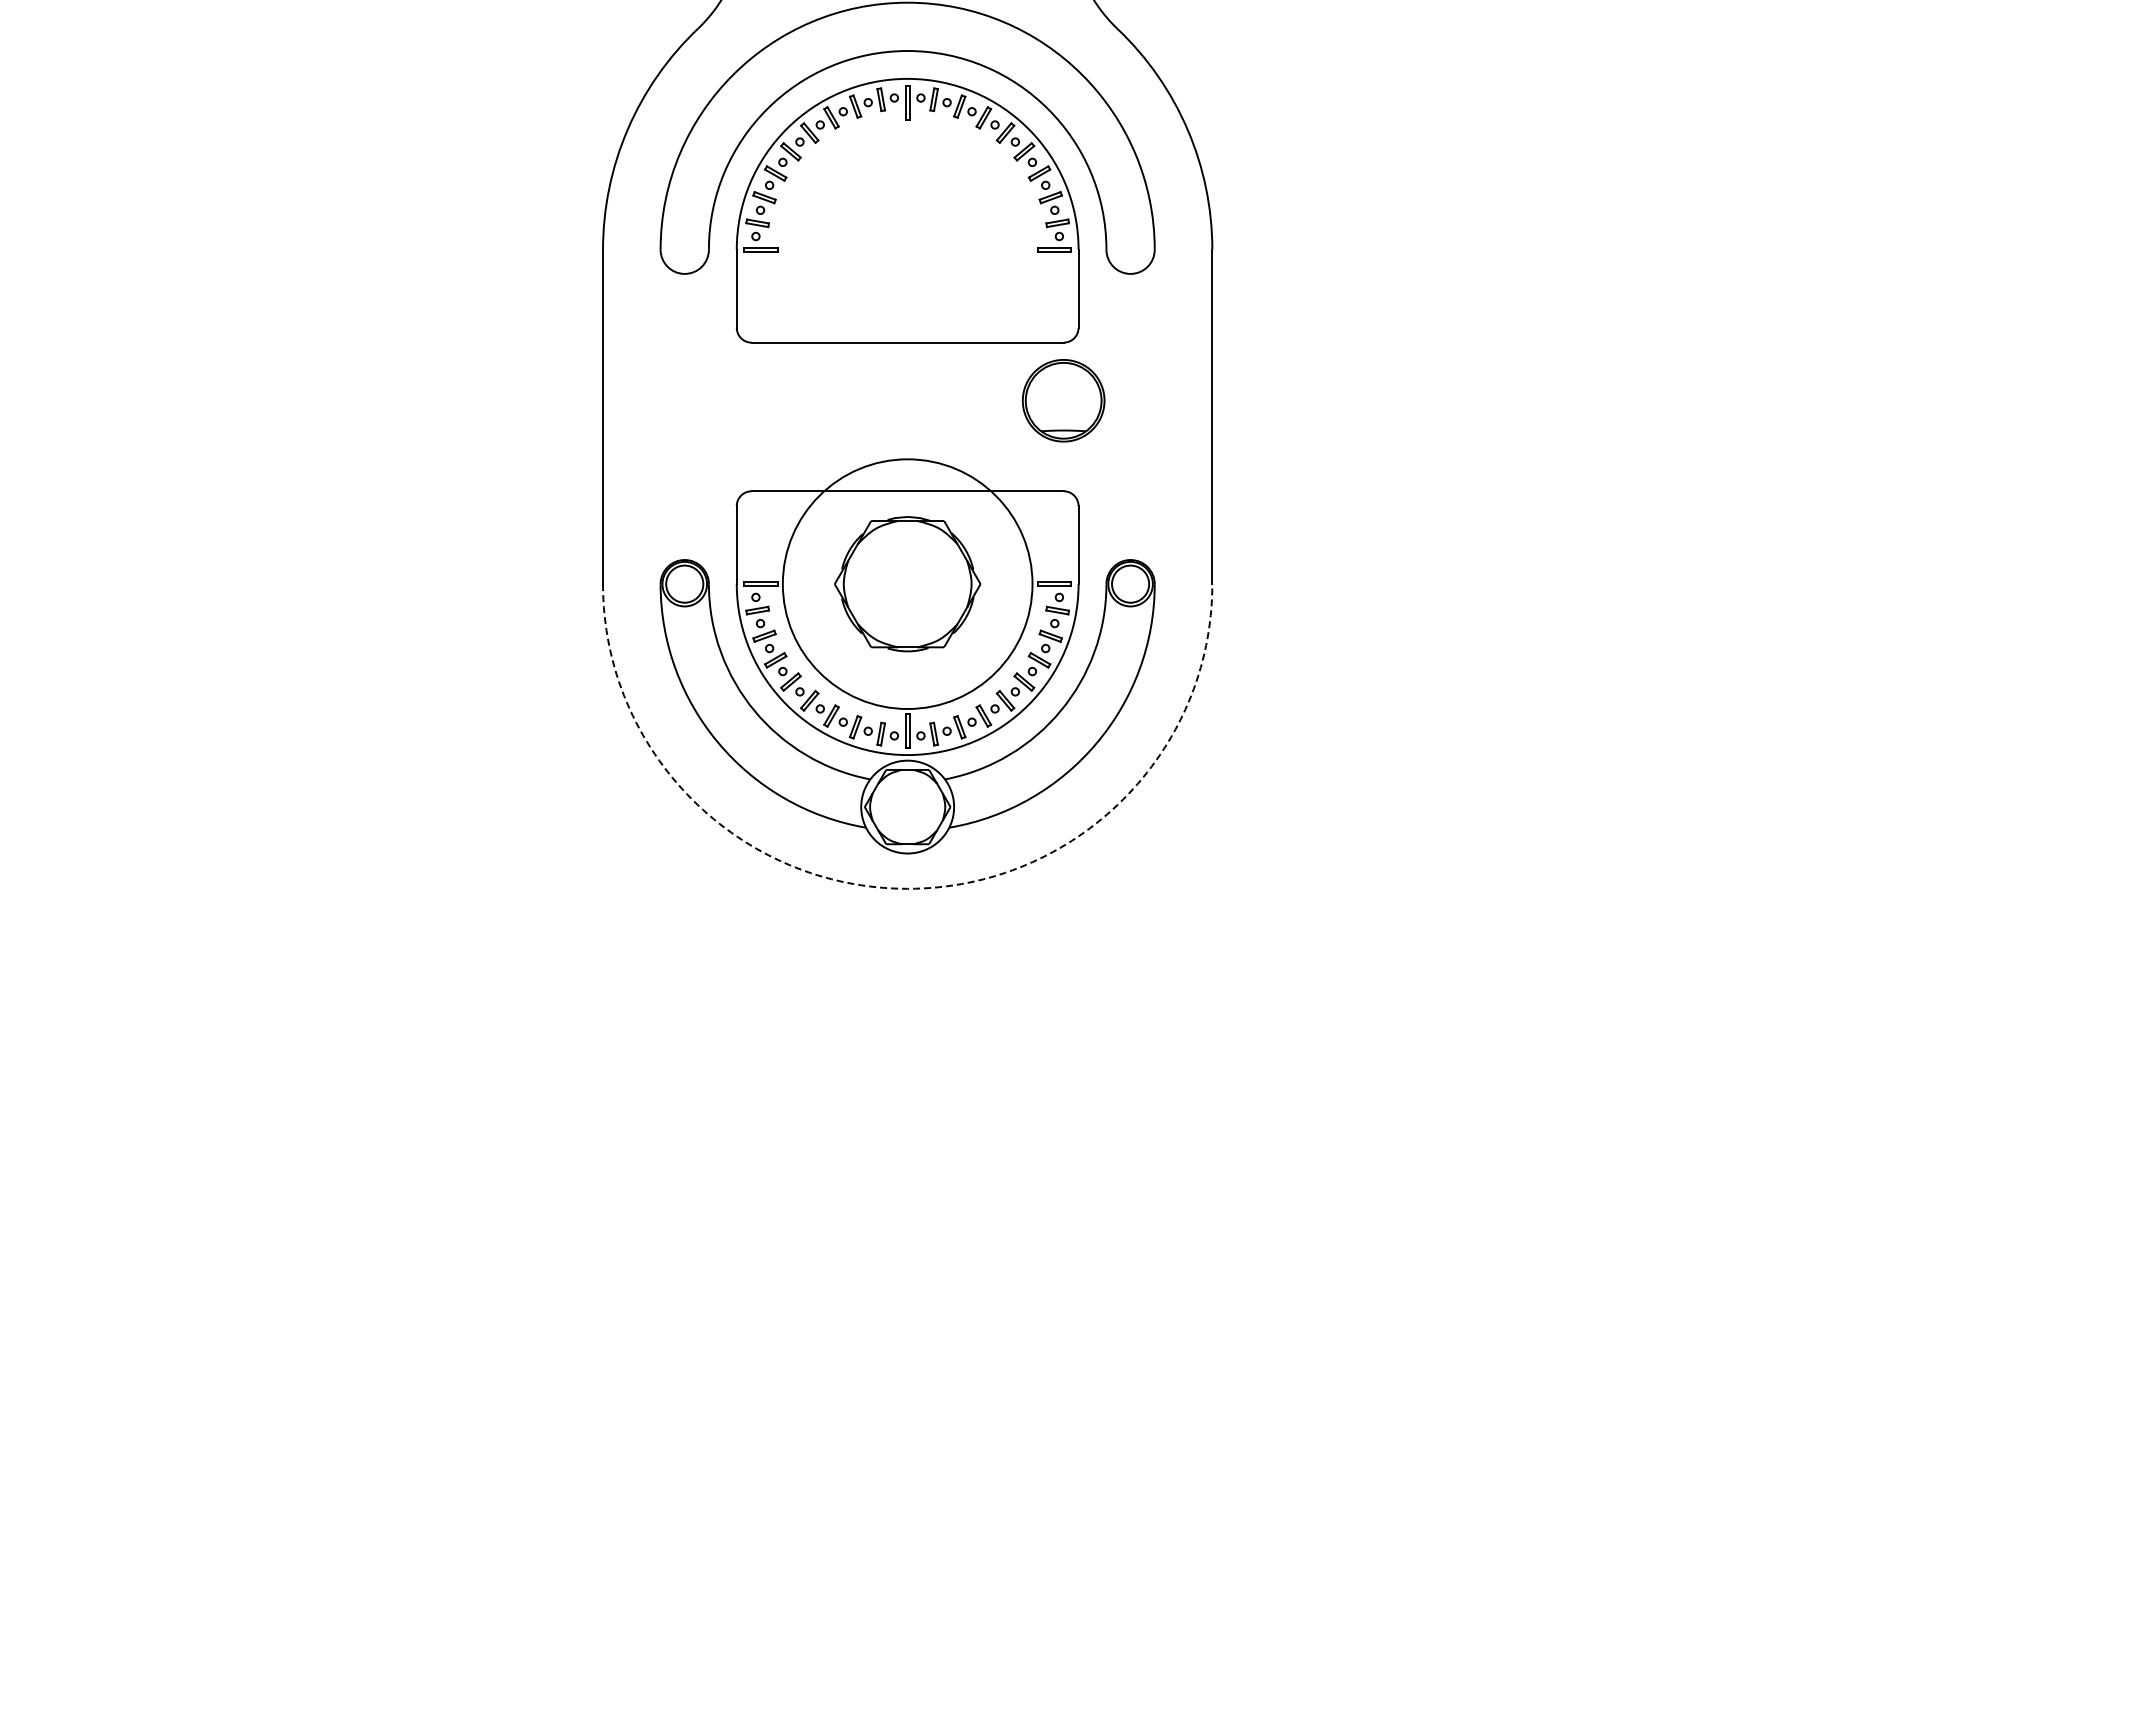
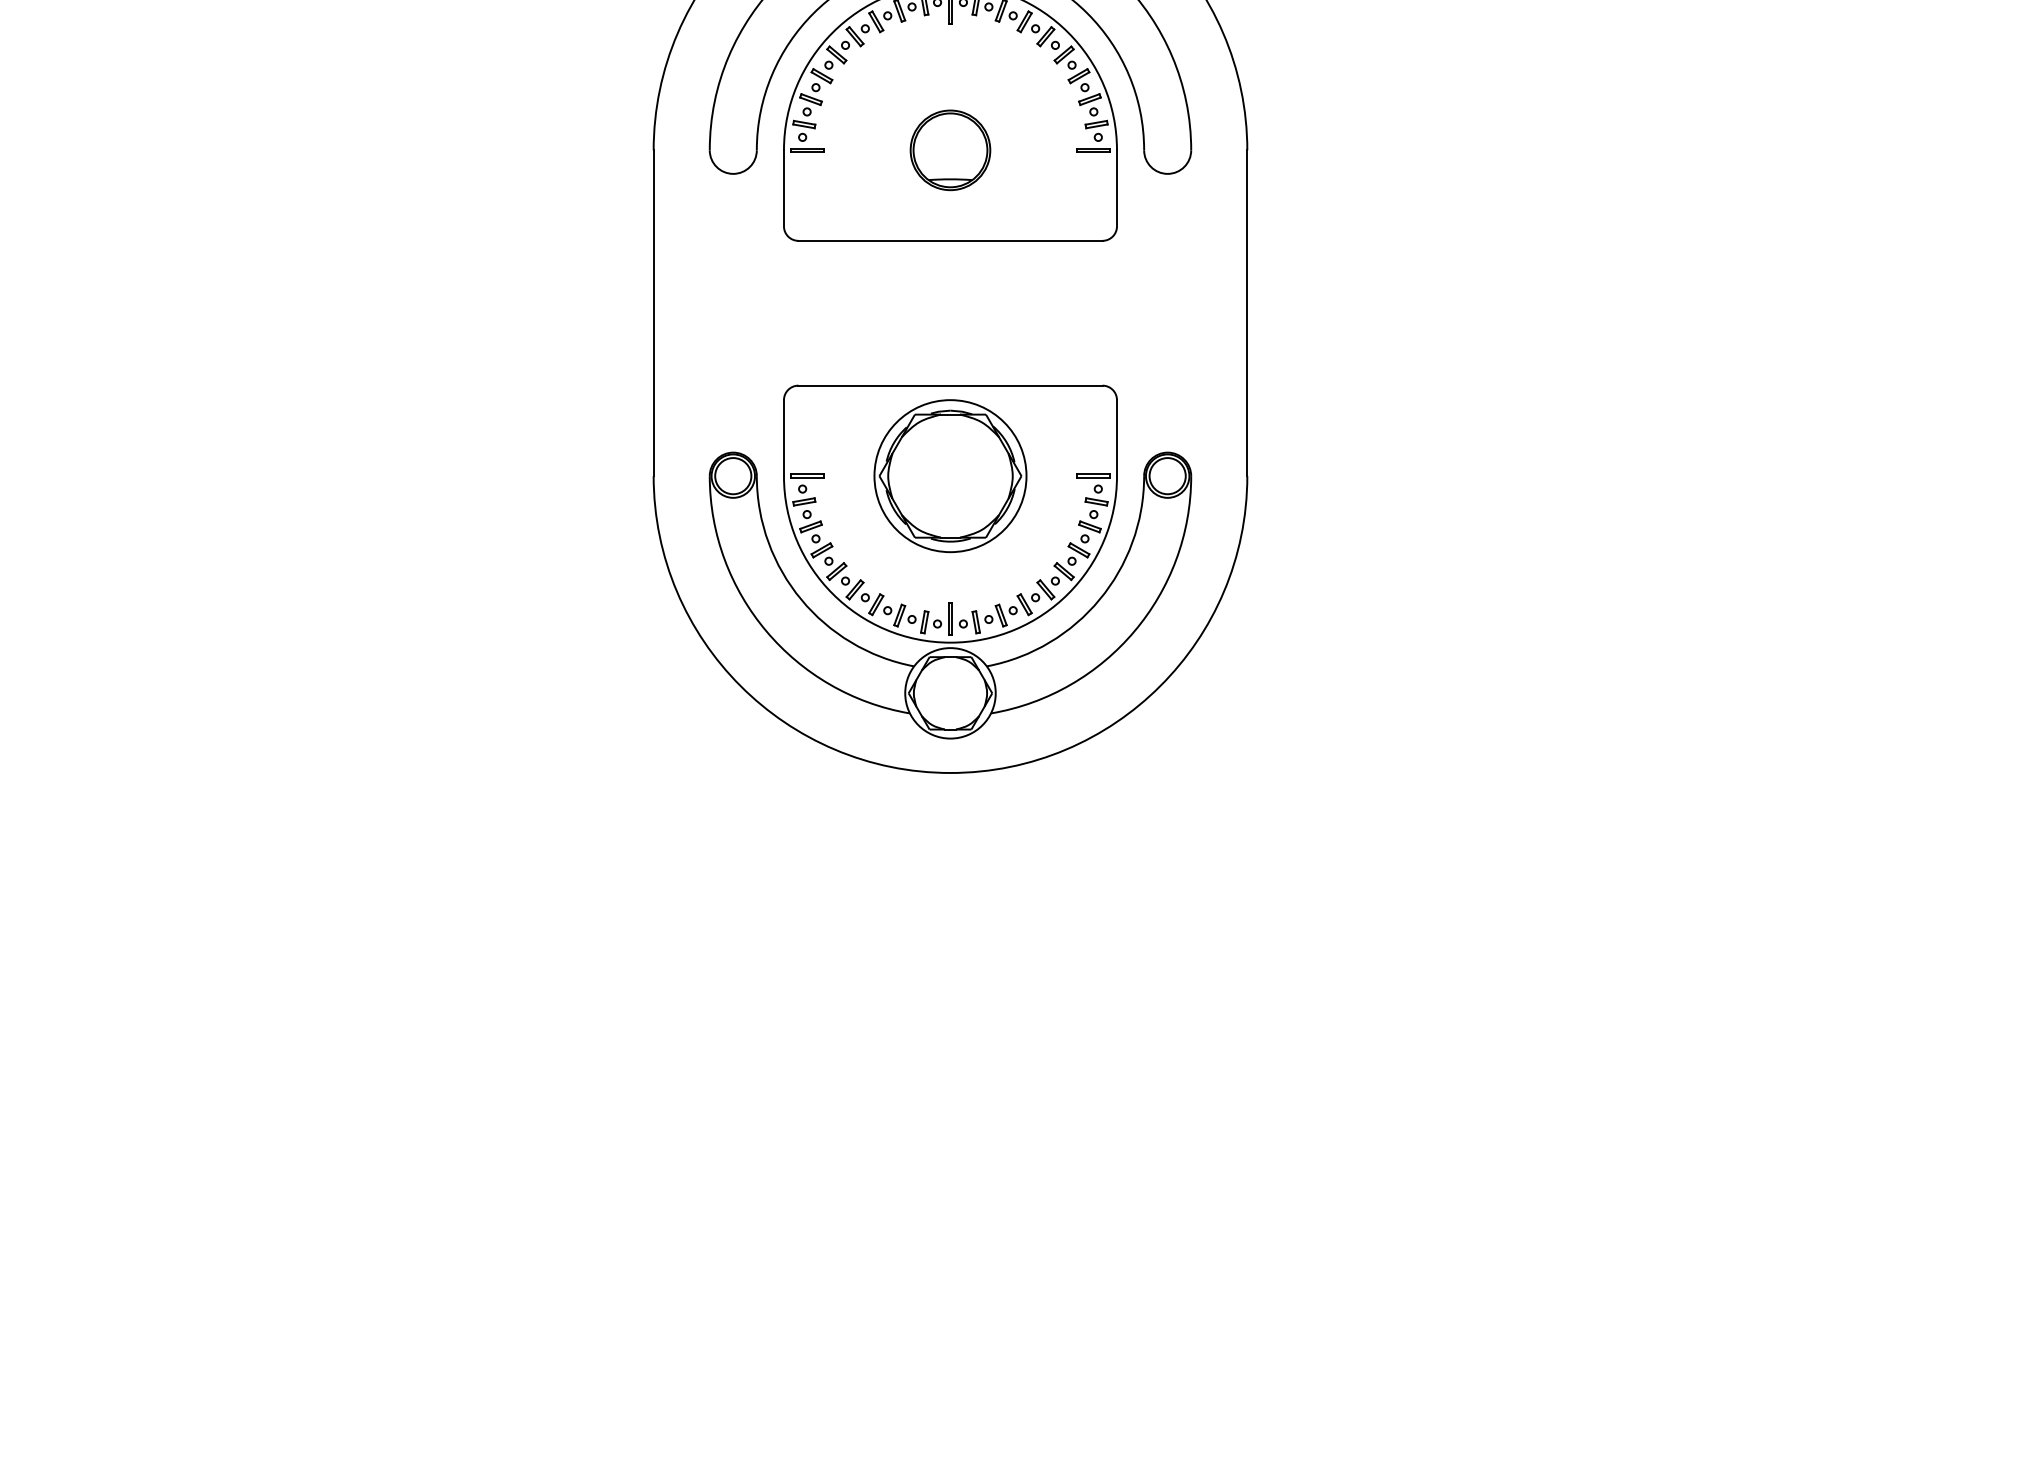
part: (1063, 400) -> (950, 150), moved
circle: (907, 584) -> (950, 476), size x0.62
arc: (907, 888) -> (950, 772), dashed -> solid

